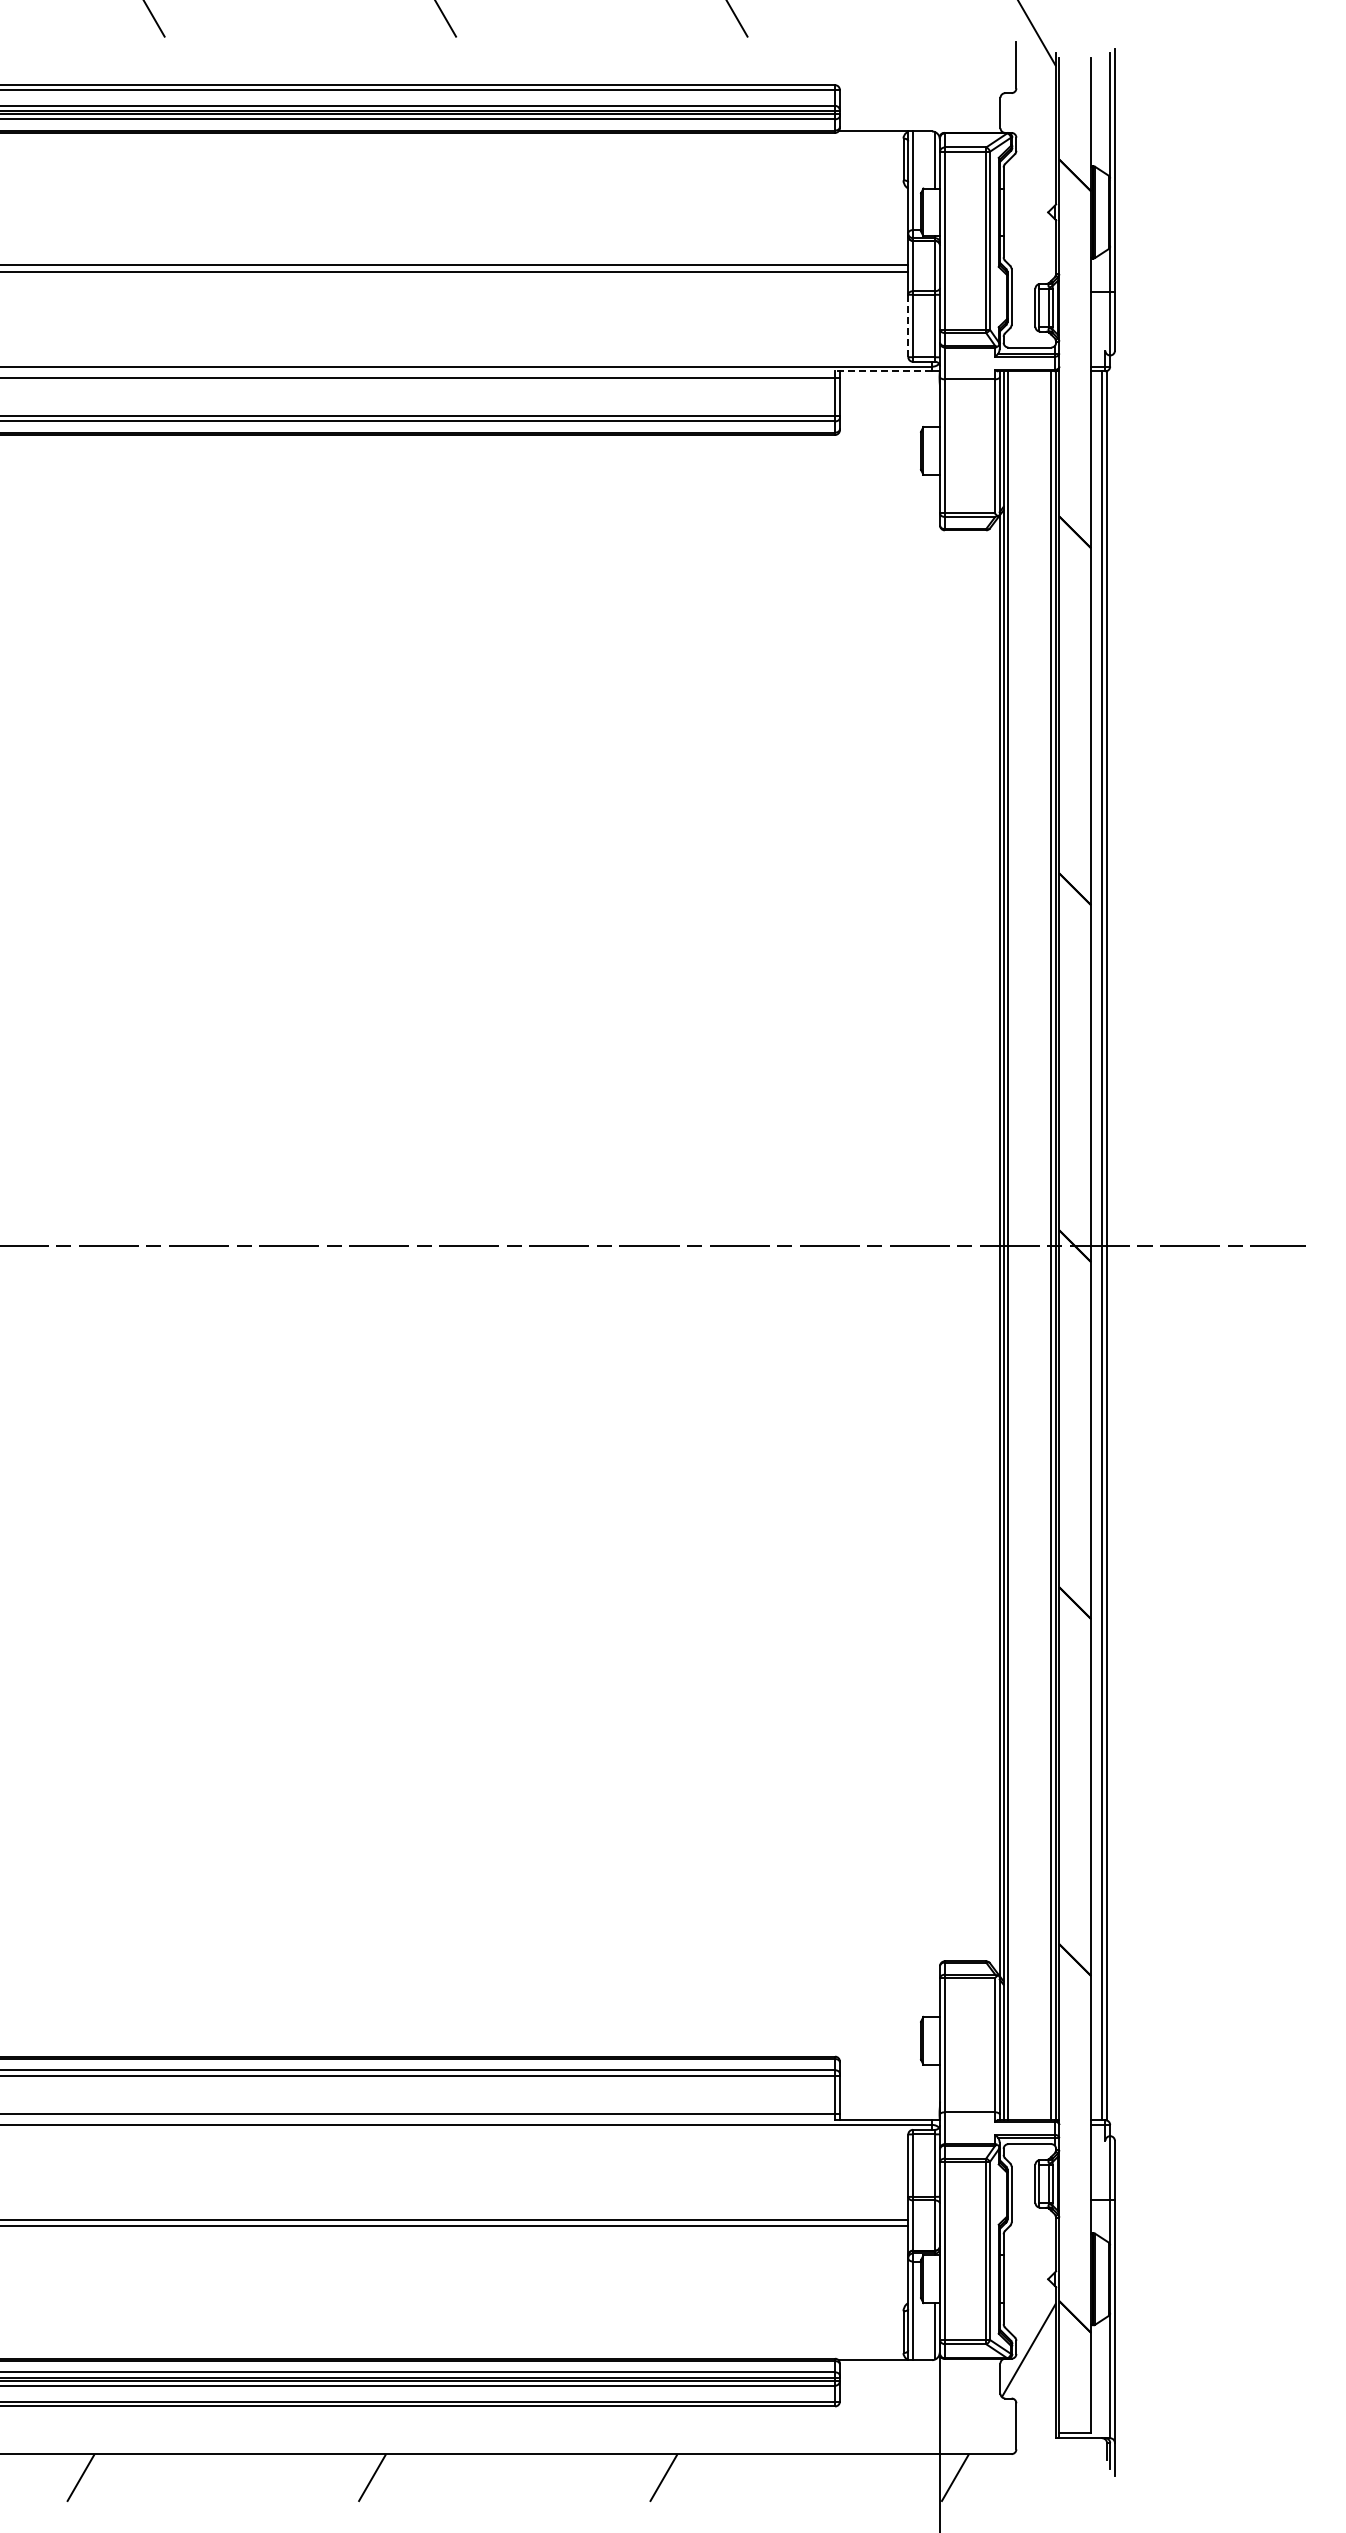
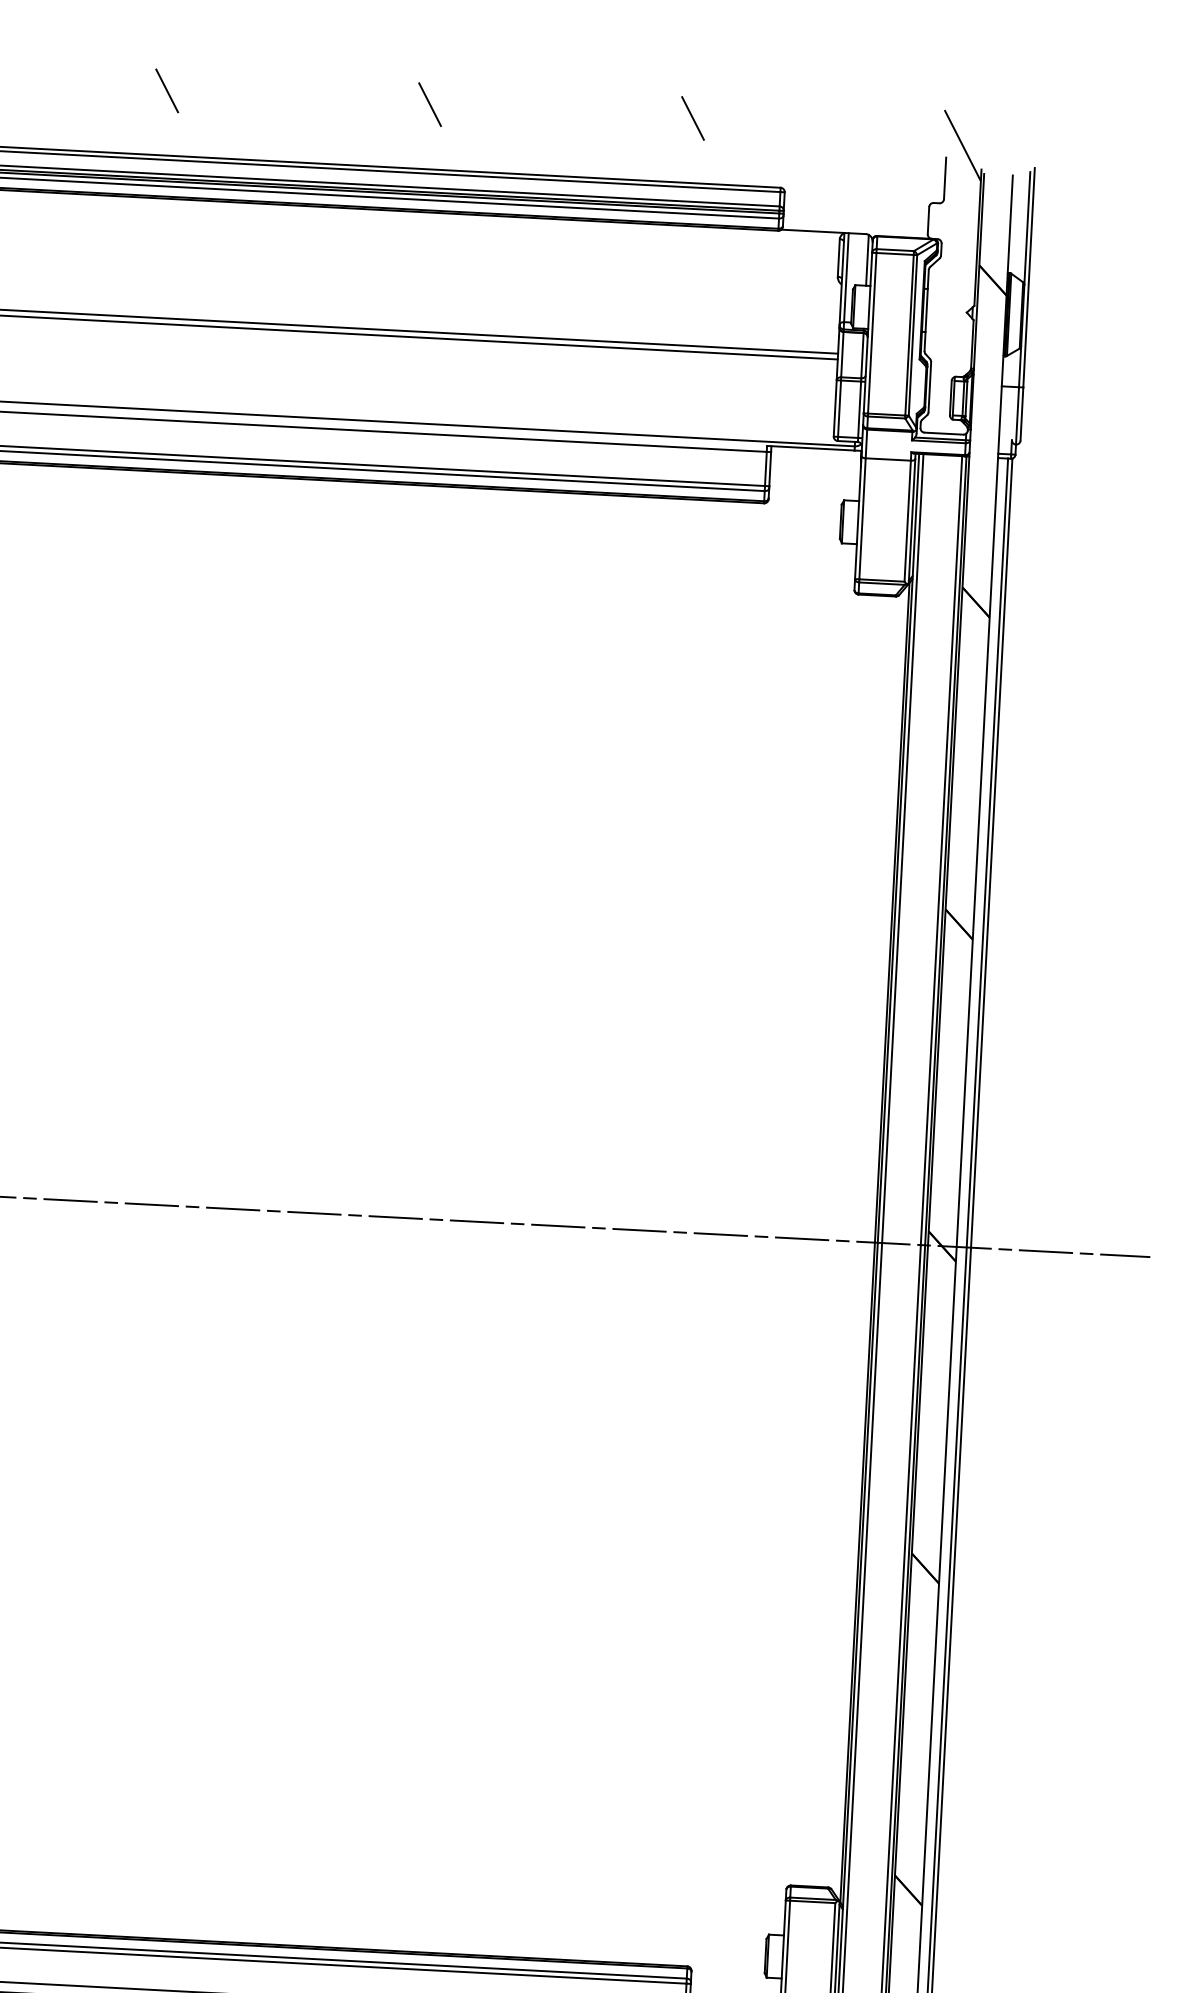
line: (908, 326) -> (835, 408), dashed -> solid
line: (883, 371) -> (810, 448), dashed -> solid

